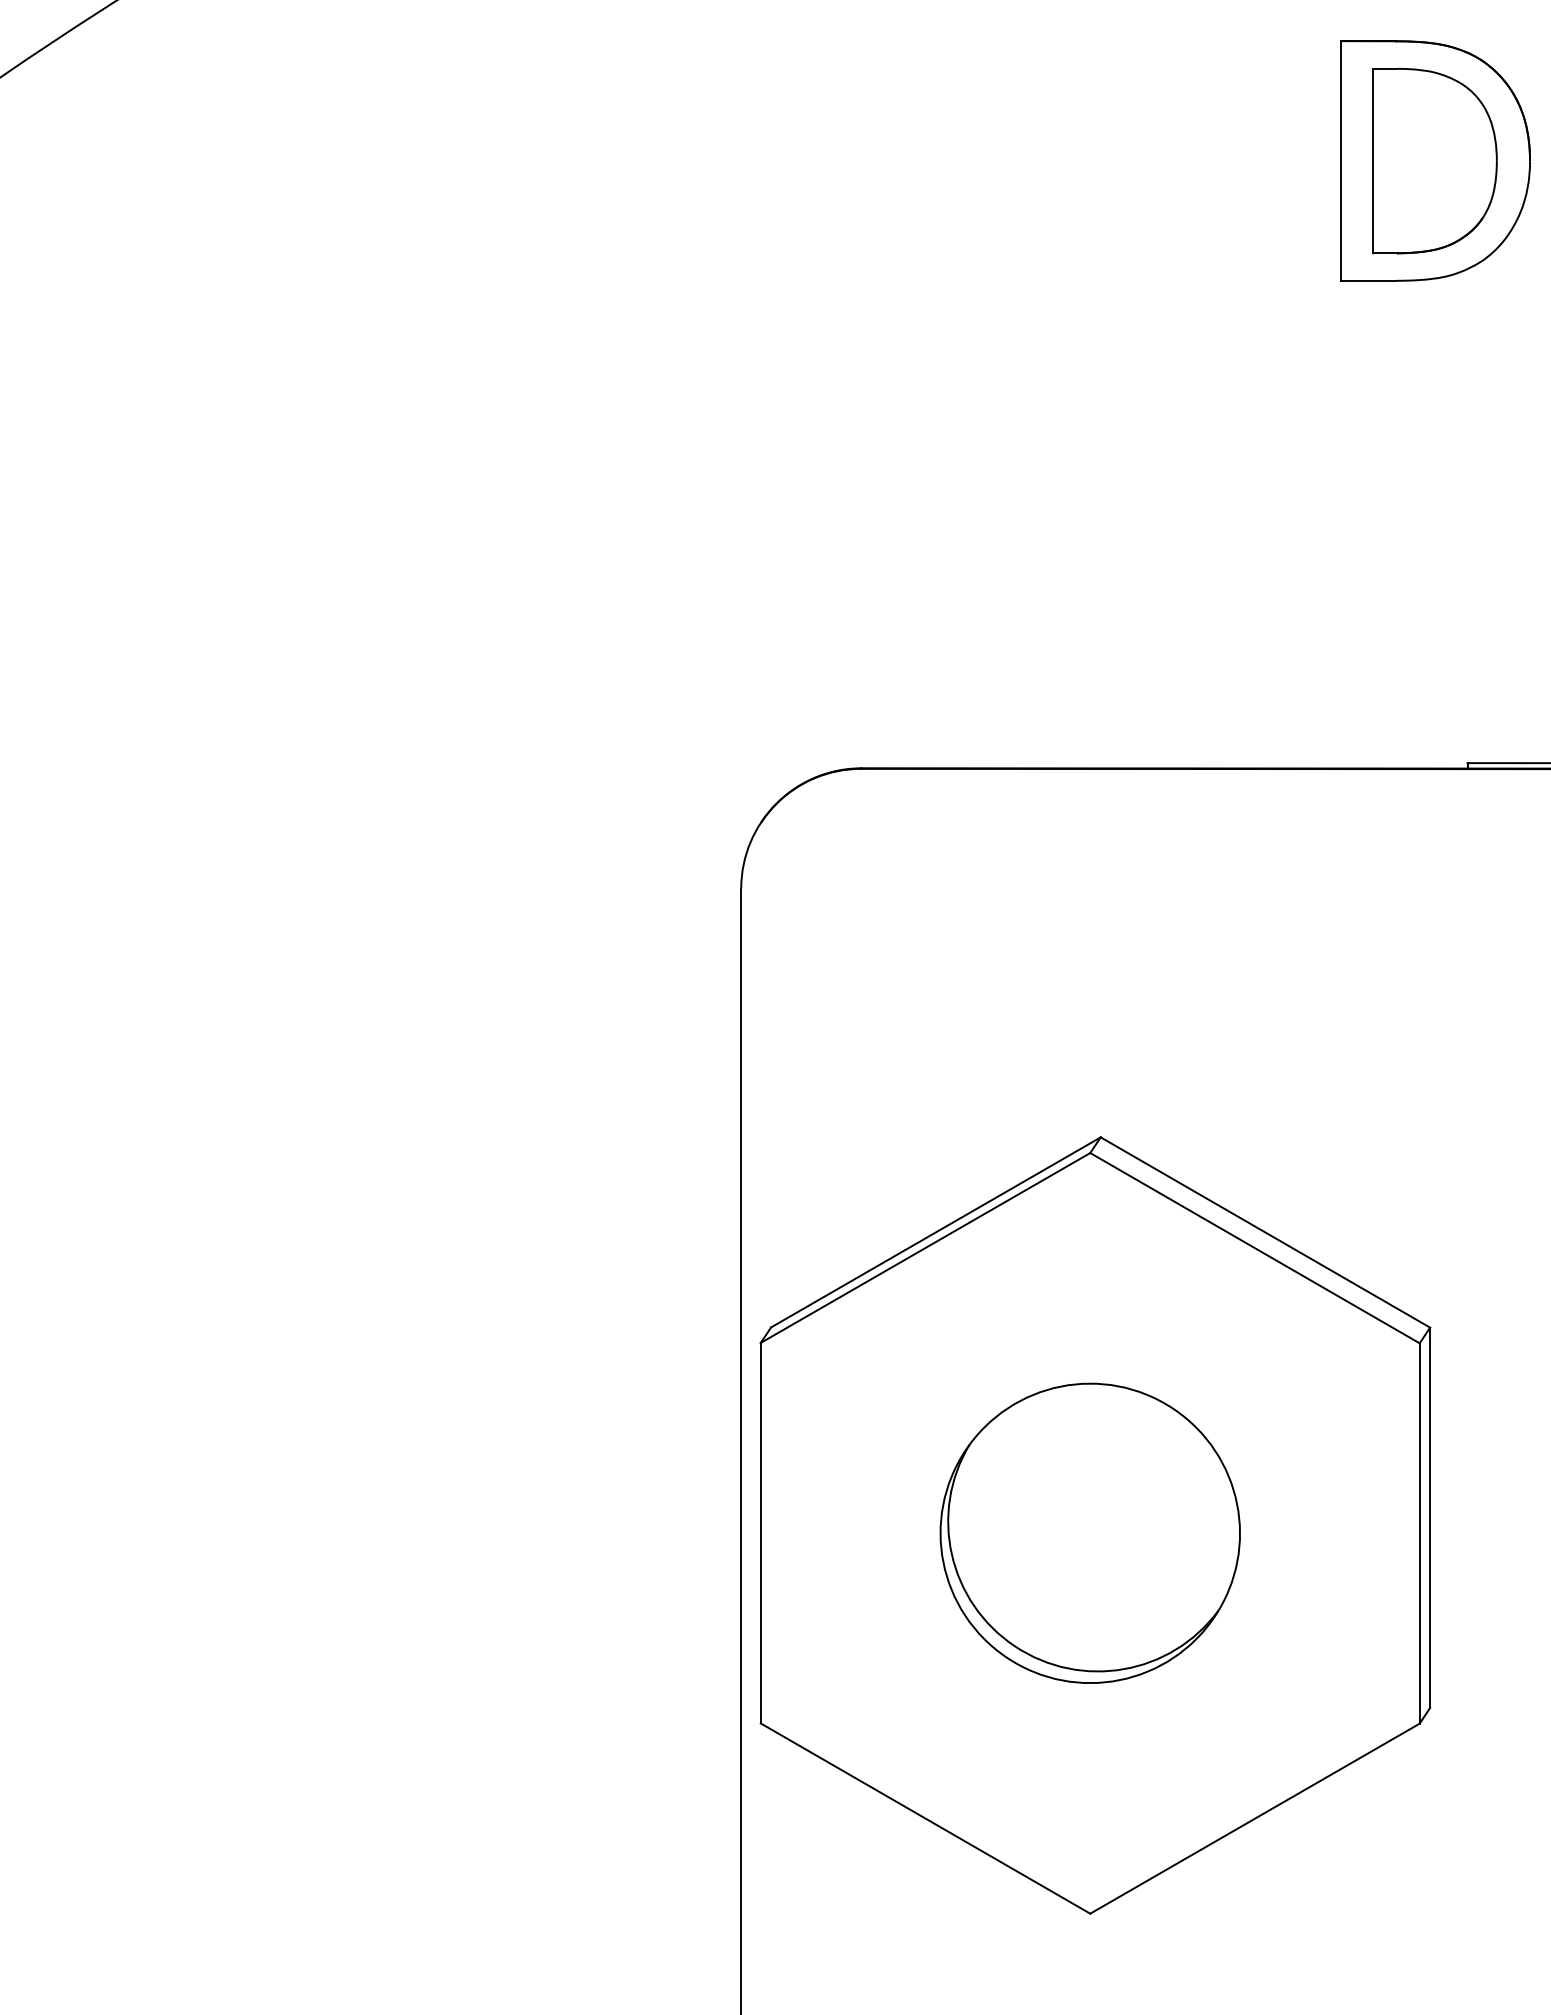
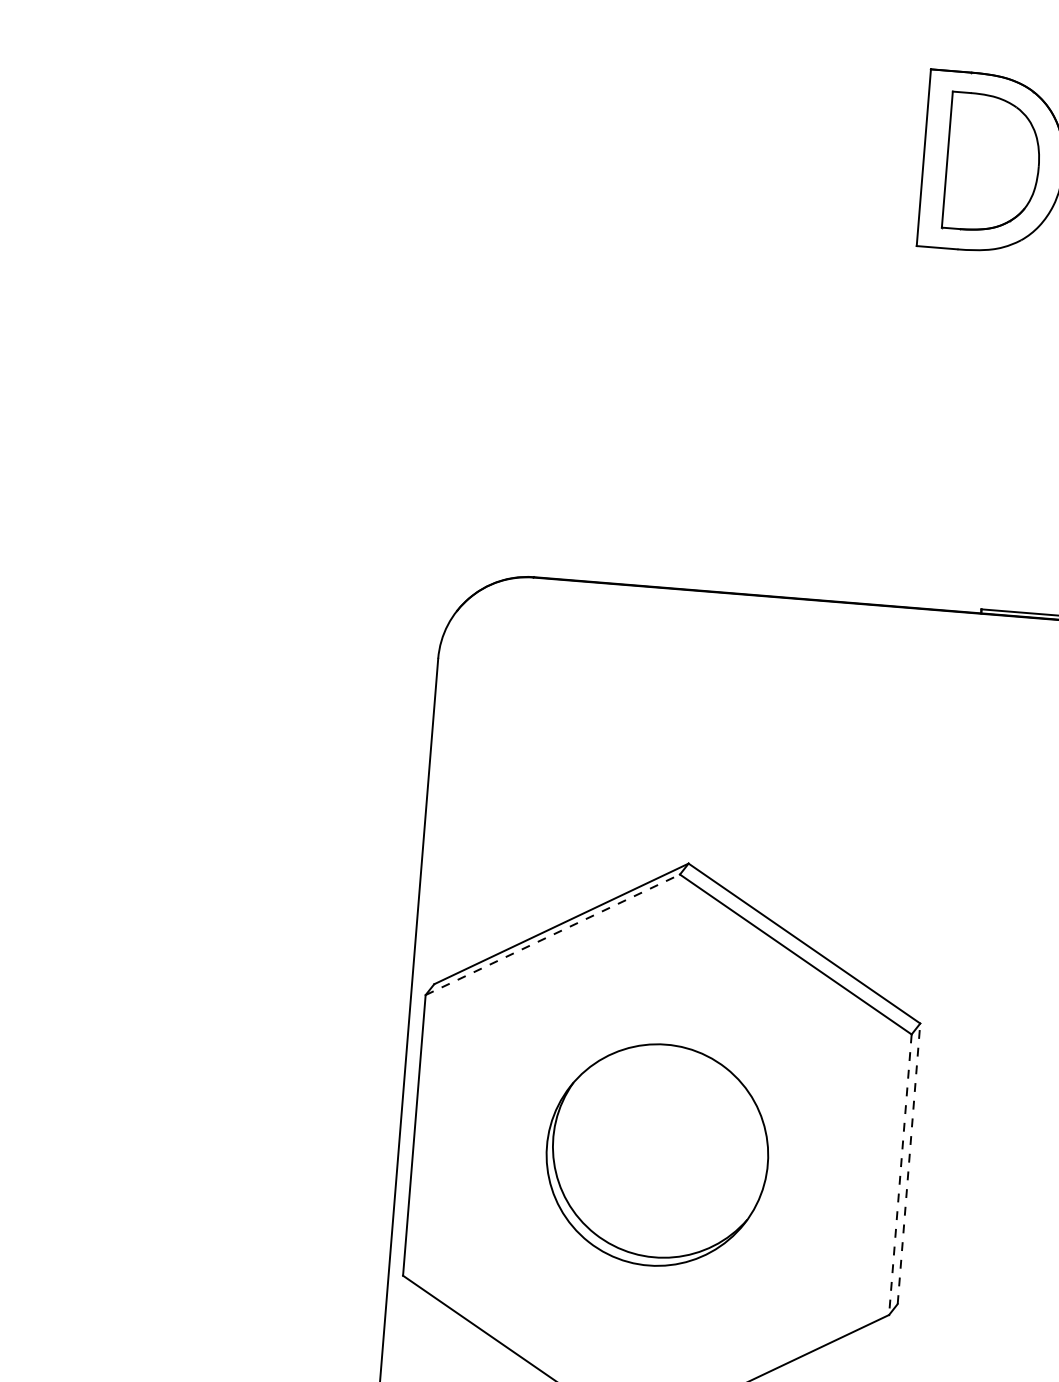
line: (925, 1247) -> (552, 934), solid -> dashed
line: (1430, 1517) -> (909, 1163), solid -> dashed
line: (1419, 1533) -> (900, 1174), solid -> dashed

